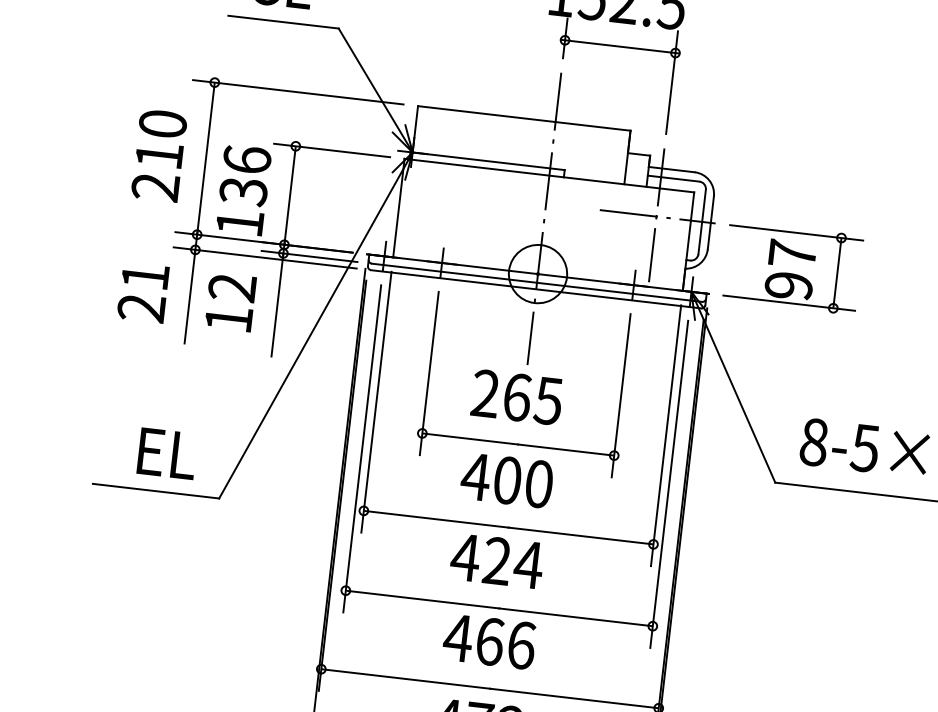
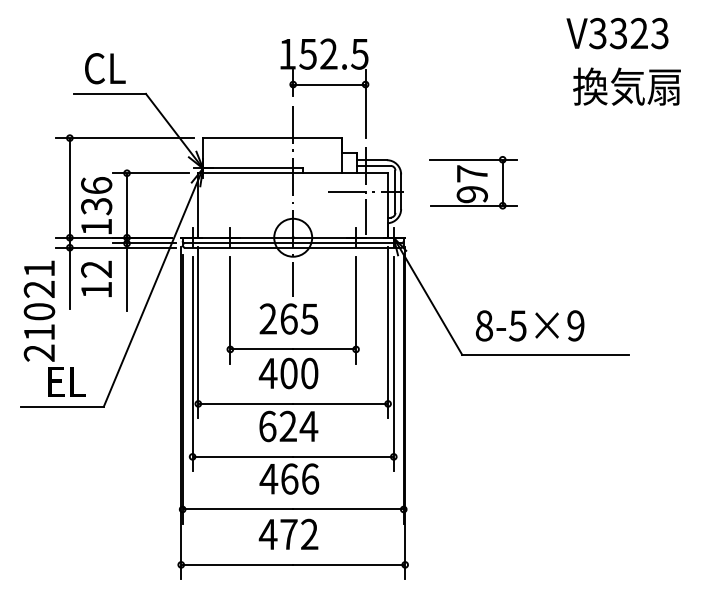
text: (159, 155) -> (39, 332), moved
part: (792, 267) -> (473, 182), moved
text: (465, 557) -> (267, 426), 424 -> 624

